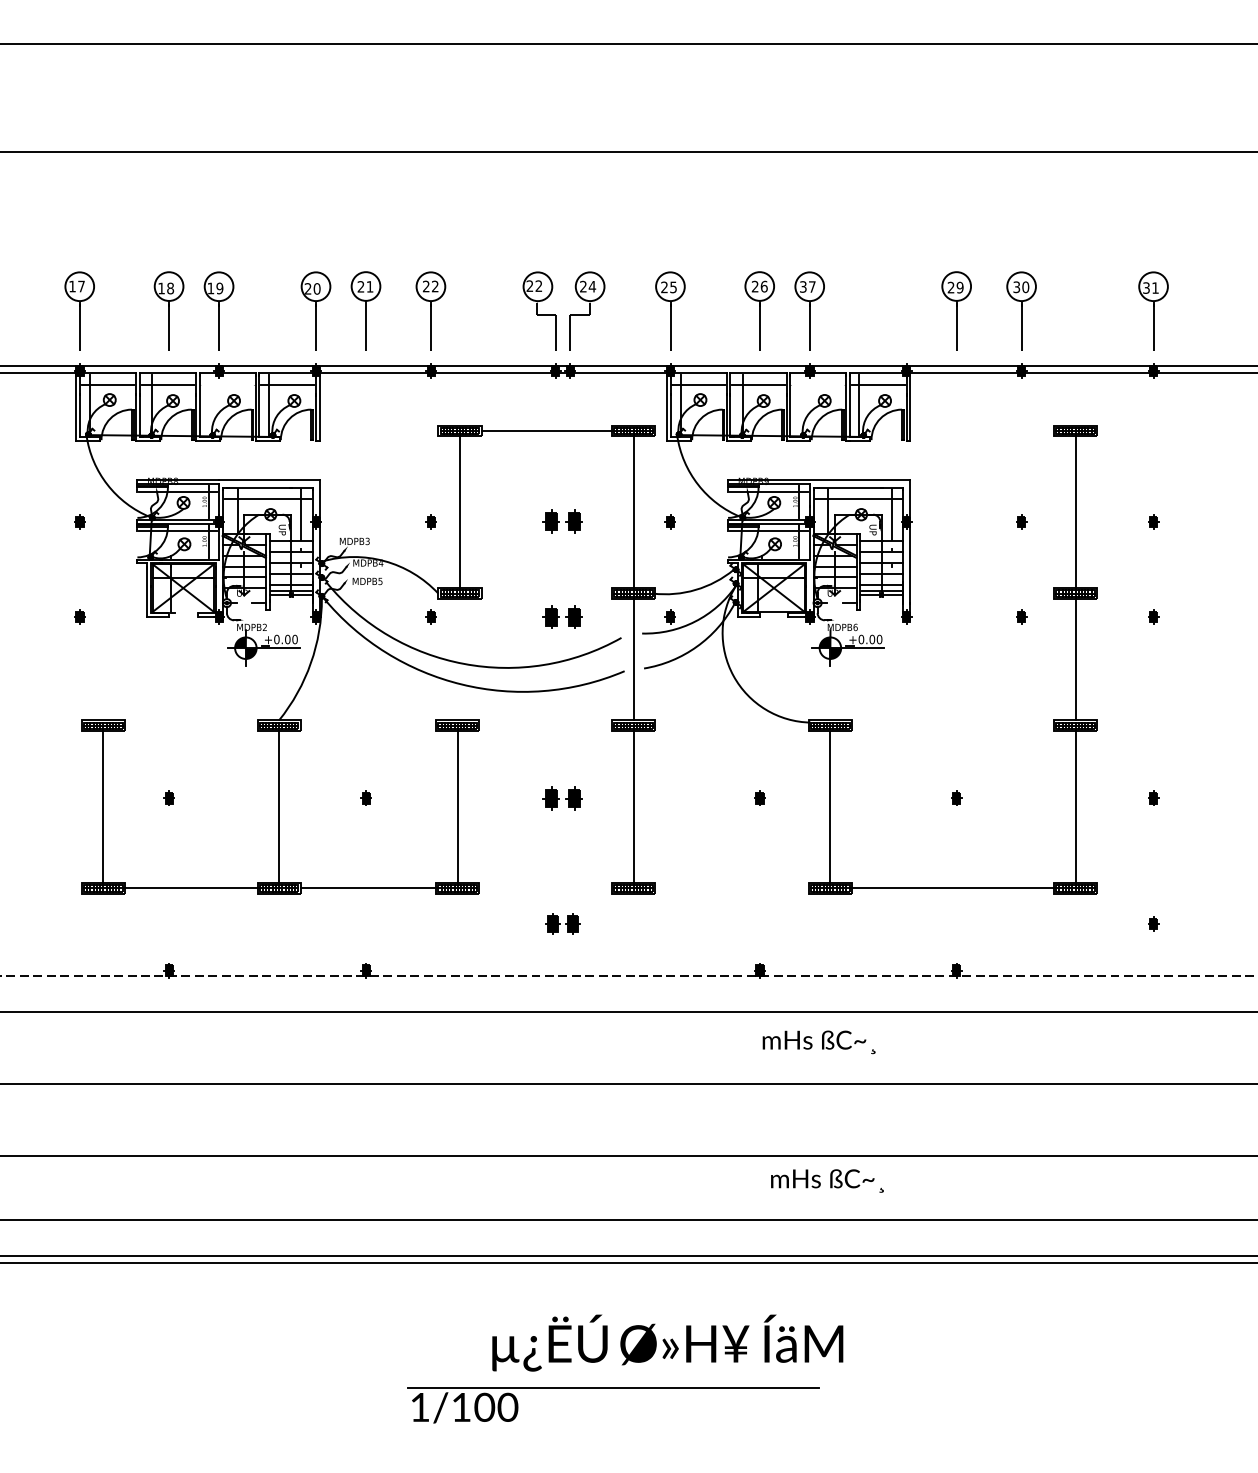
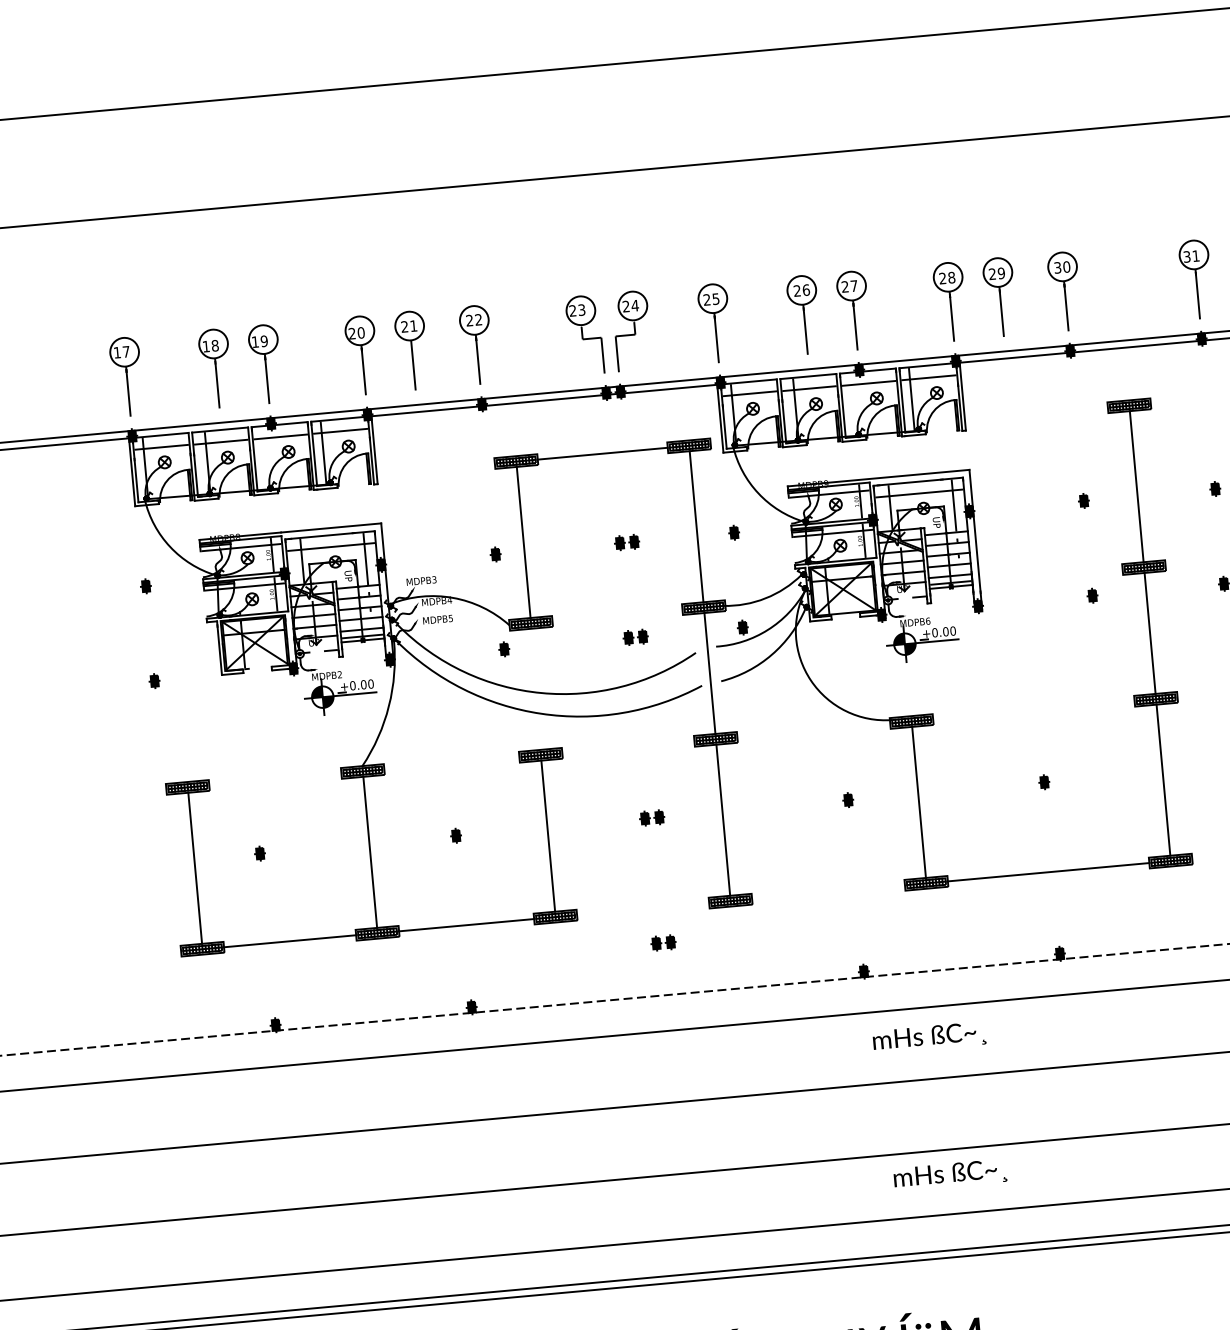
text: (538, 286) -> (581, 310), 22 -> 23
text: (803, 287) -> (845, 287), 37 -> 27
part: (906, 310) -> (950, 300), added
line: (227, 385) -> (280, 437), added
line: (817, 385) -> (868, 383), added
part: (562, 521) -> (626, 542), size x0.62
part: (562, 616) -> (635, 636), size x0.62
part: (562, 797) -> (651, 817), size x0.62
part: (562, 923) -> (663, 942), size x0.71

